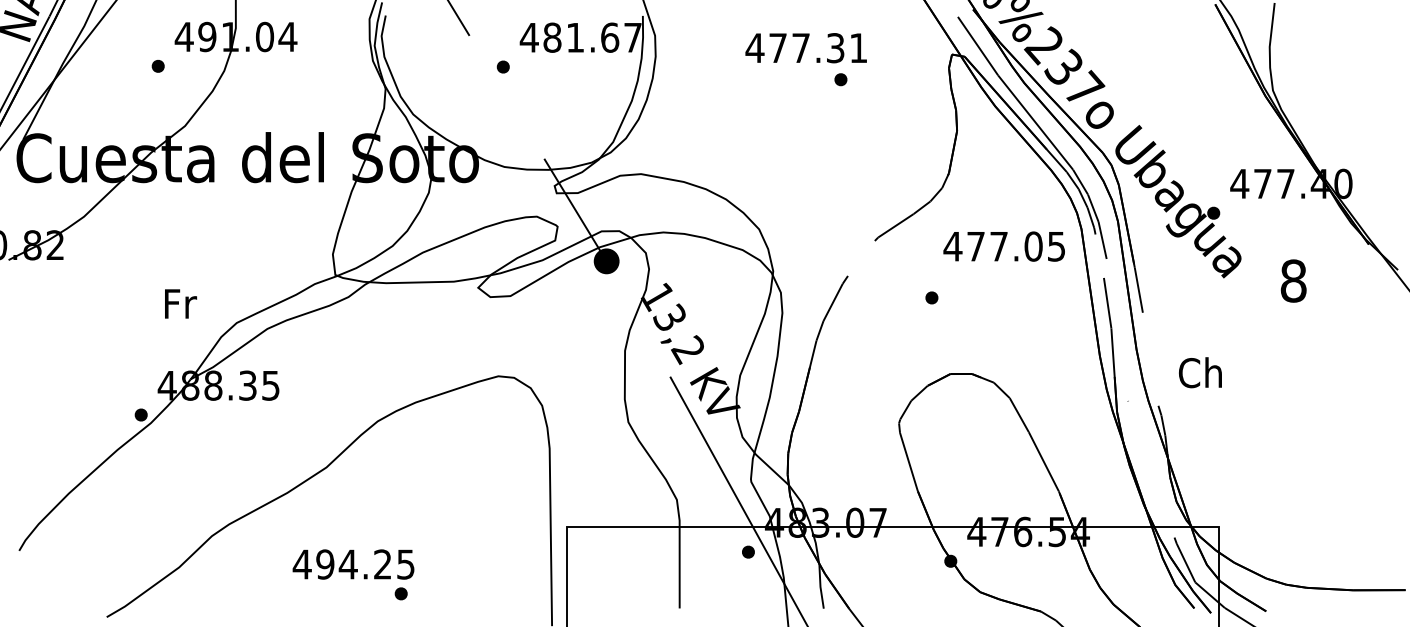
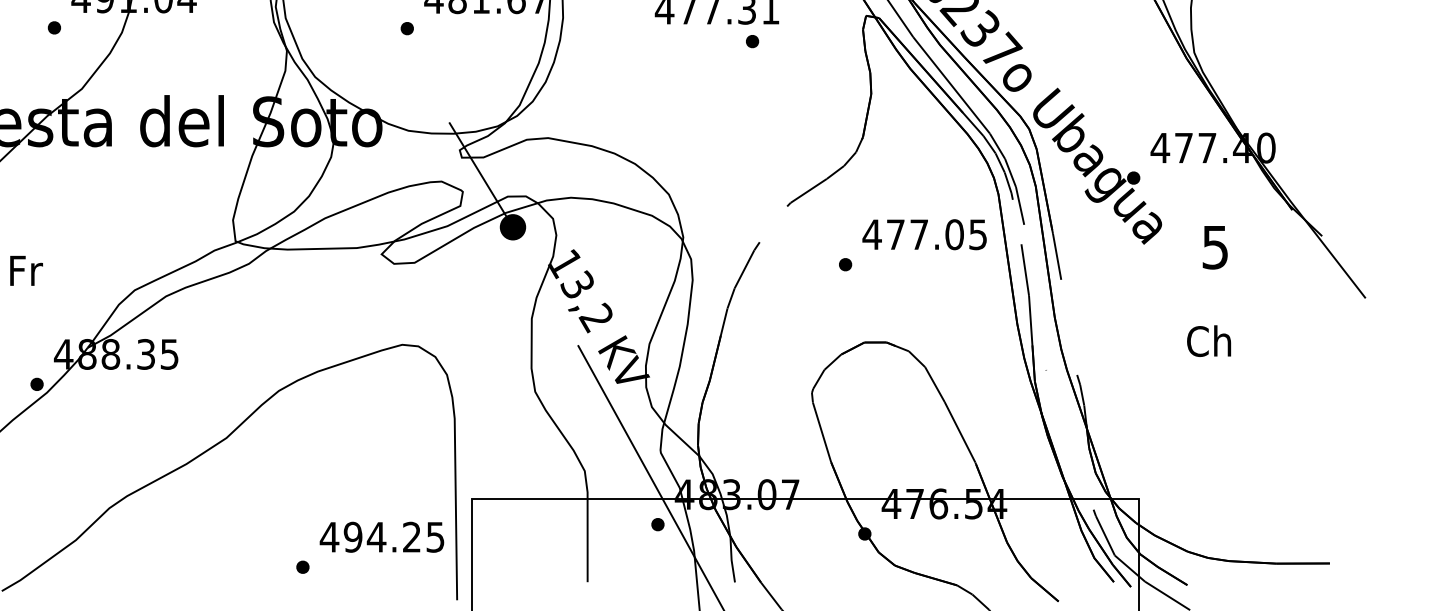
text: (1003, 246) -> (923, 234), moved
text: (1293, 280) -> (1215, 246), 8 -> 5
text: (181, 303) -> (27, 270), moved
text: (1200, 372) -> (1209, 340), moved
text: (353, 564) -> (381, 537), moved

